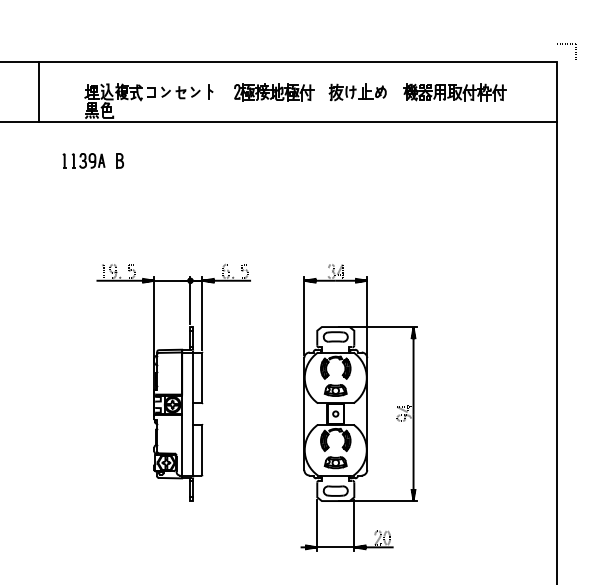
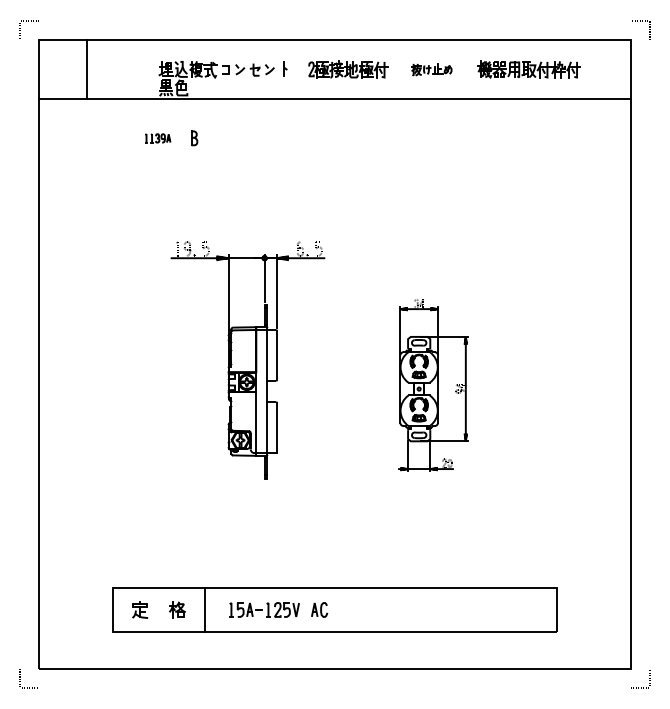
line: (38, 92) -> (86, 69), moved
part: (357, 92) -> (431, 69), size x0.7
part: (83, 161) -> (157, 138), size x0.6
part: (358, 408) -> (432, 385), size x0.6

